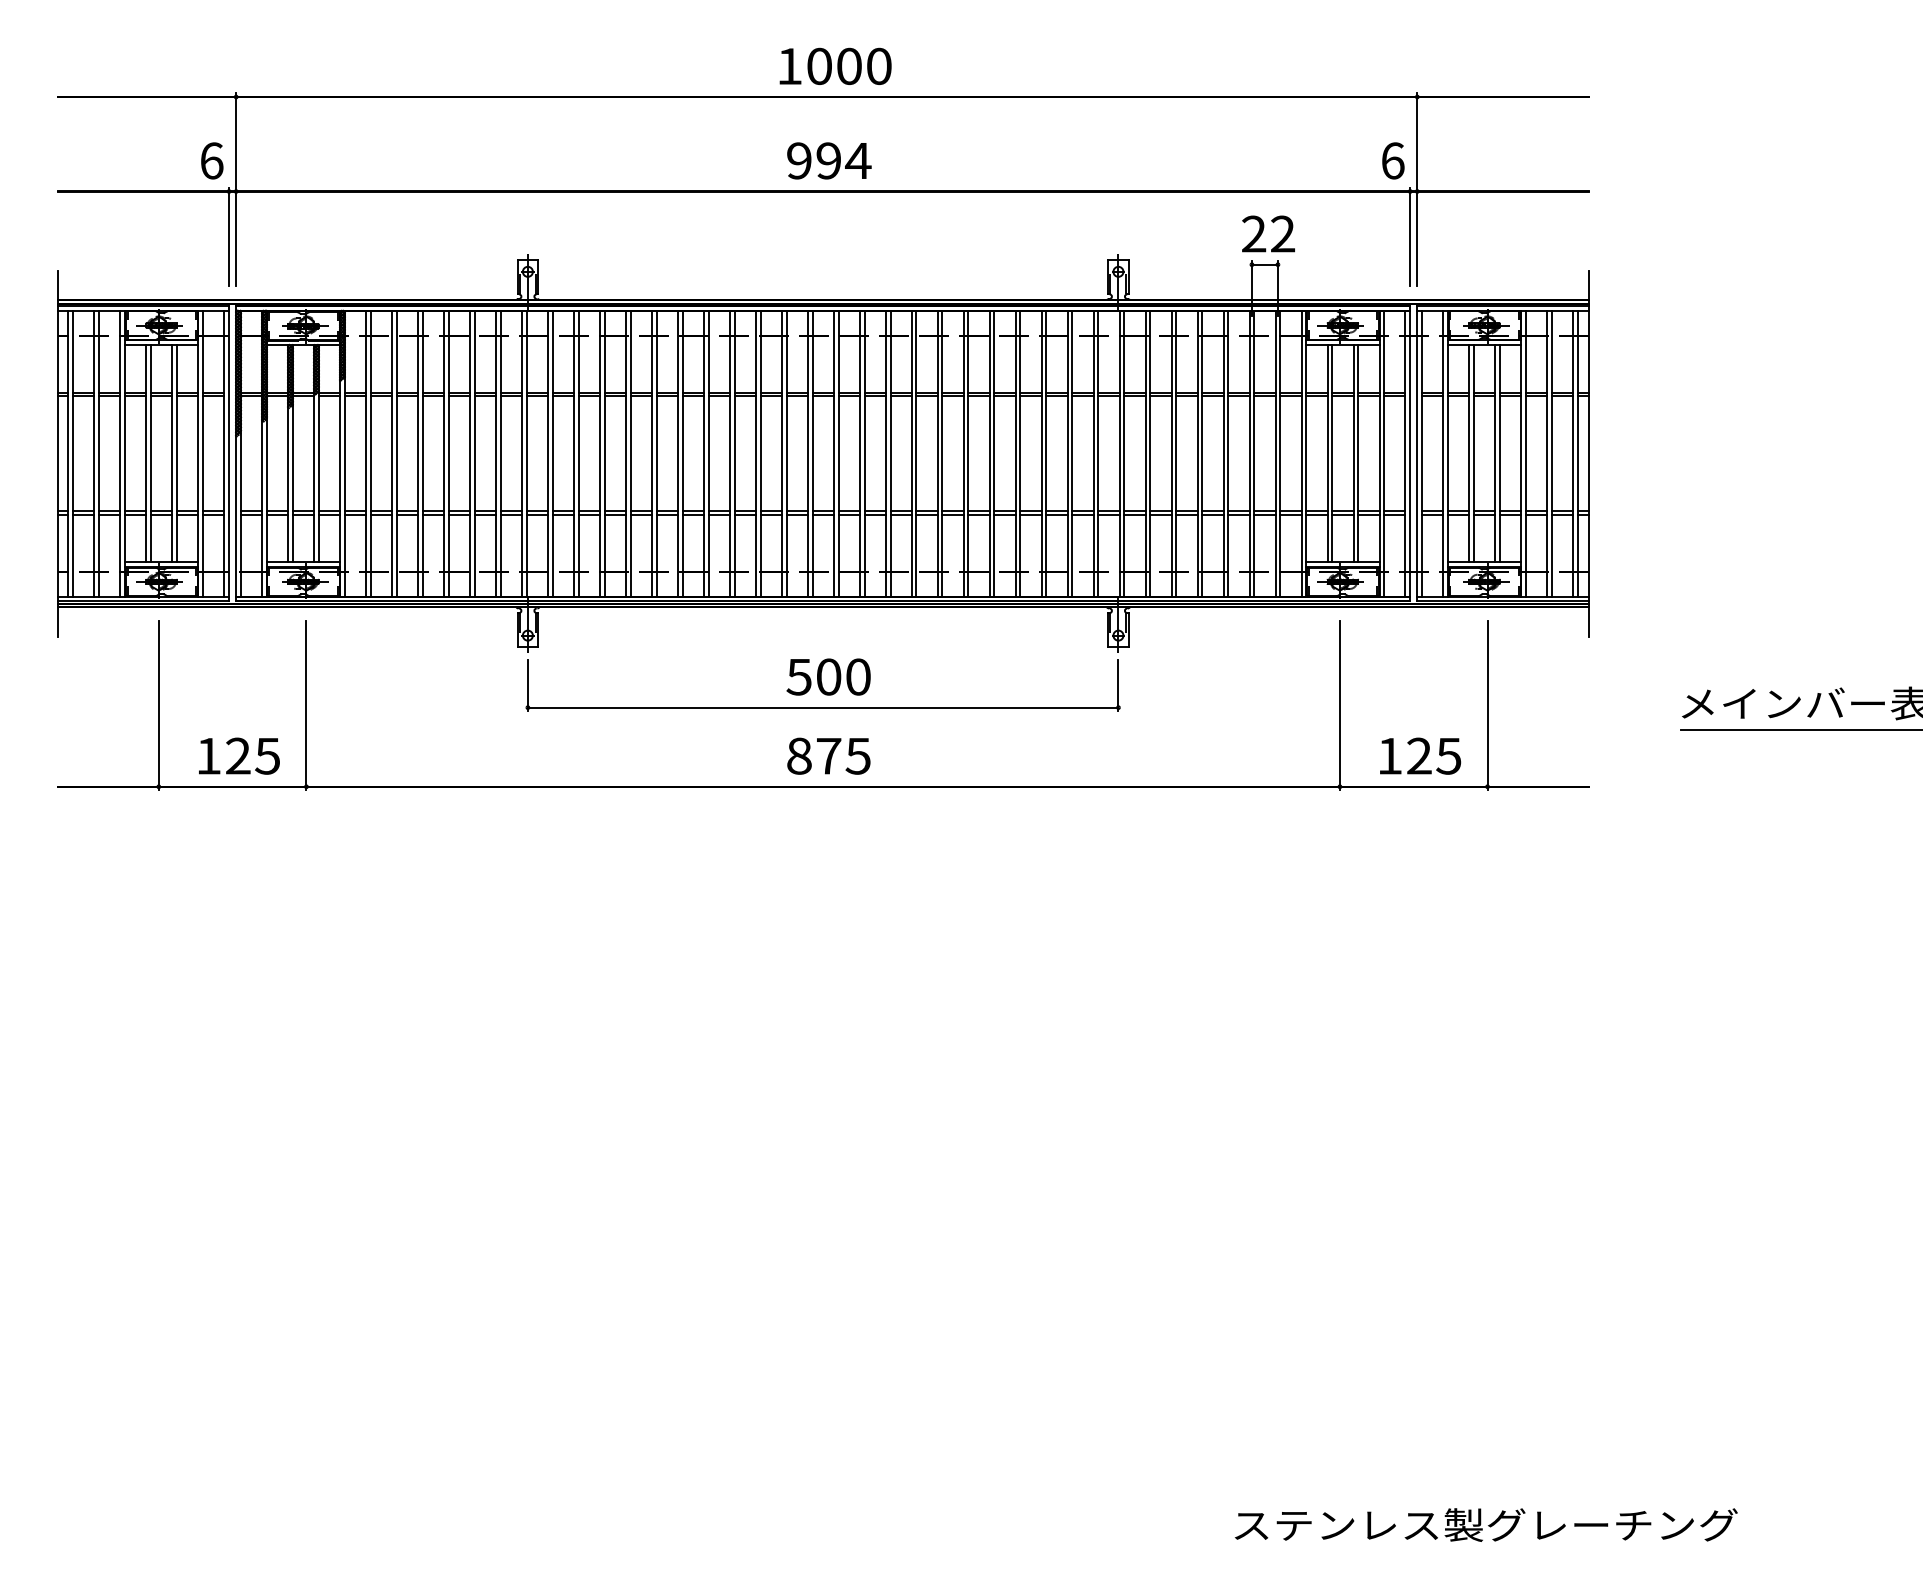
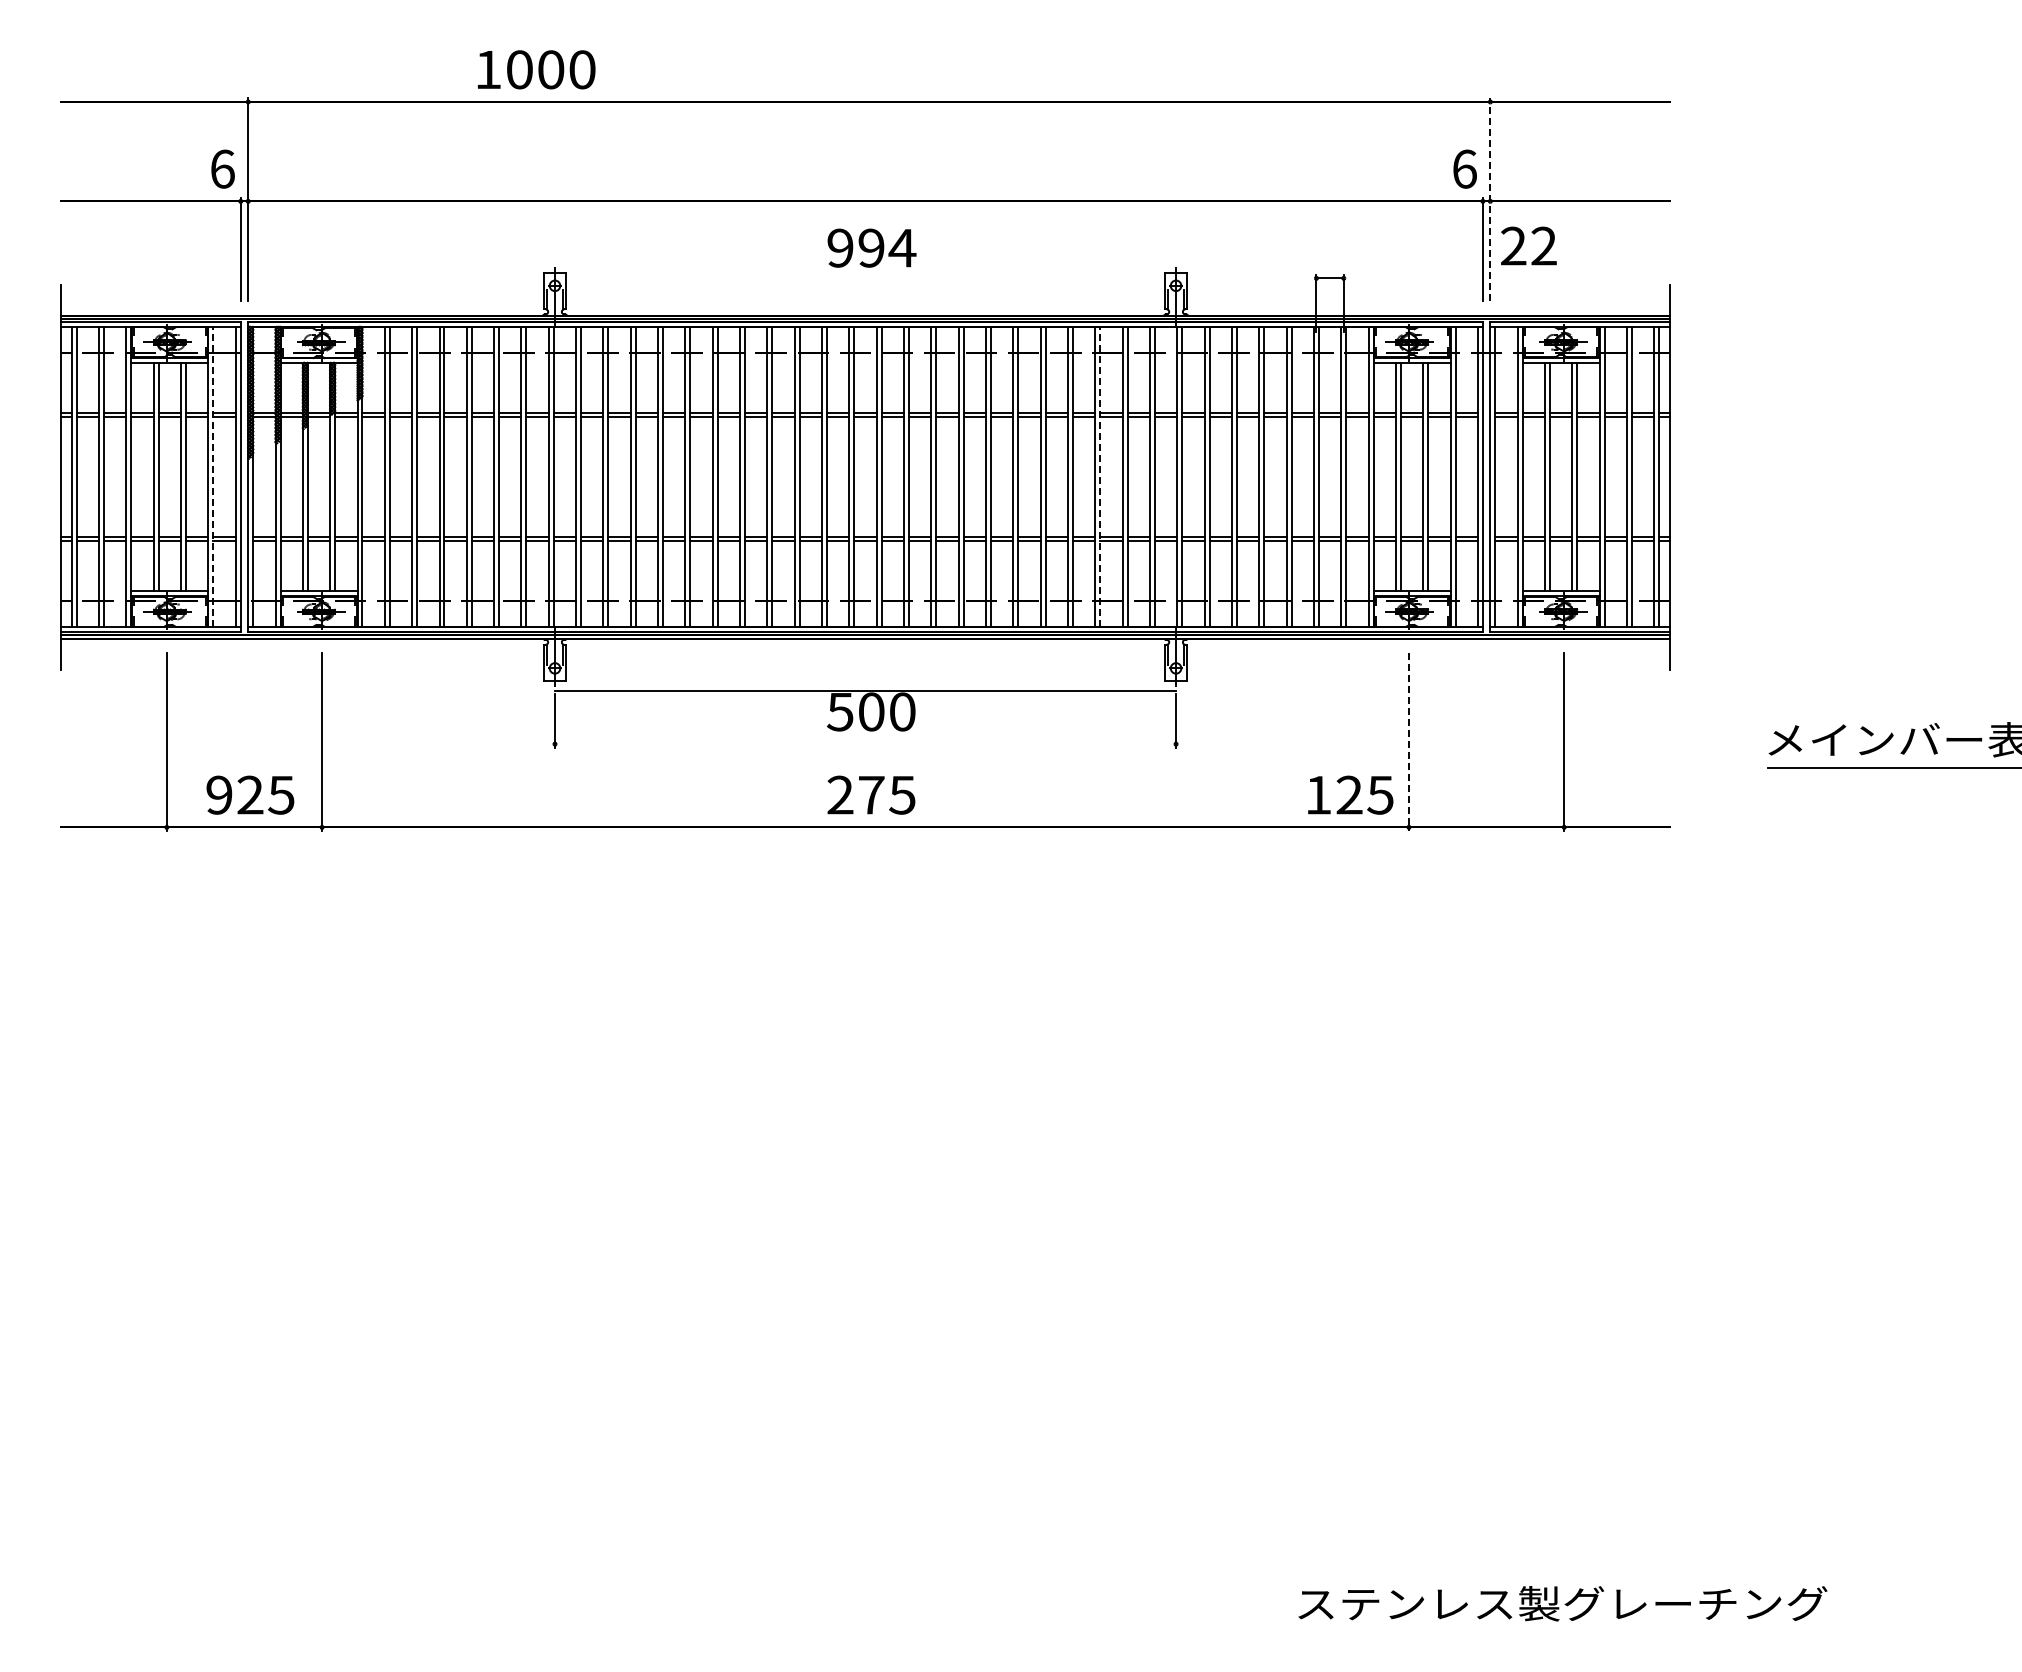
text: (835, 66) -> (536, 69), moved
text: (828, 160) -> (871, 247), moved
line: (1417, 188) -> (1490, 198), solid -> dashed
text: (1268, 233) -> (1528, 245), moved
line: (203, 453) -> (213, 476), solid -> dashed
line: (1046, 453) -> (1100, 476), solid -> dashed
line: (1339, 706) -> (1408, 742), solid -> dashed
line: (823, 707) -> (865, 691), moved
text: (208, 755) -> (219, 794), 125 -> 925
text: (799, 755) -> (840, 794), 875 -> 275
text: (1420, 755) -> (1350, 794), moved

